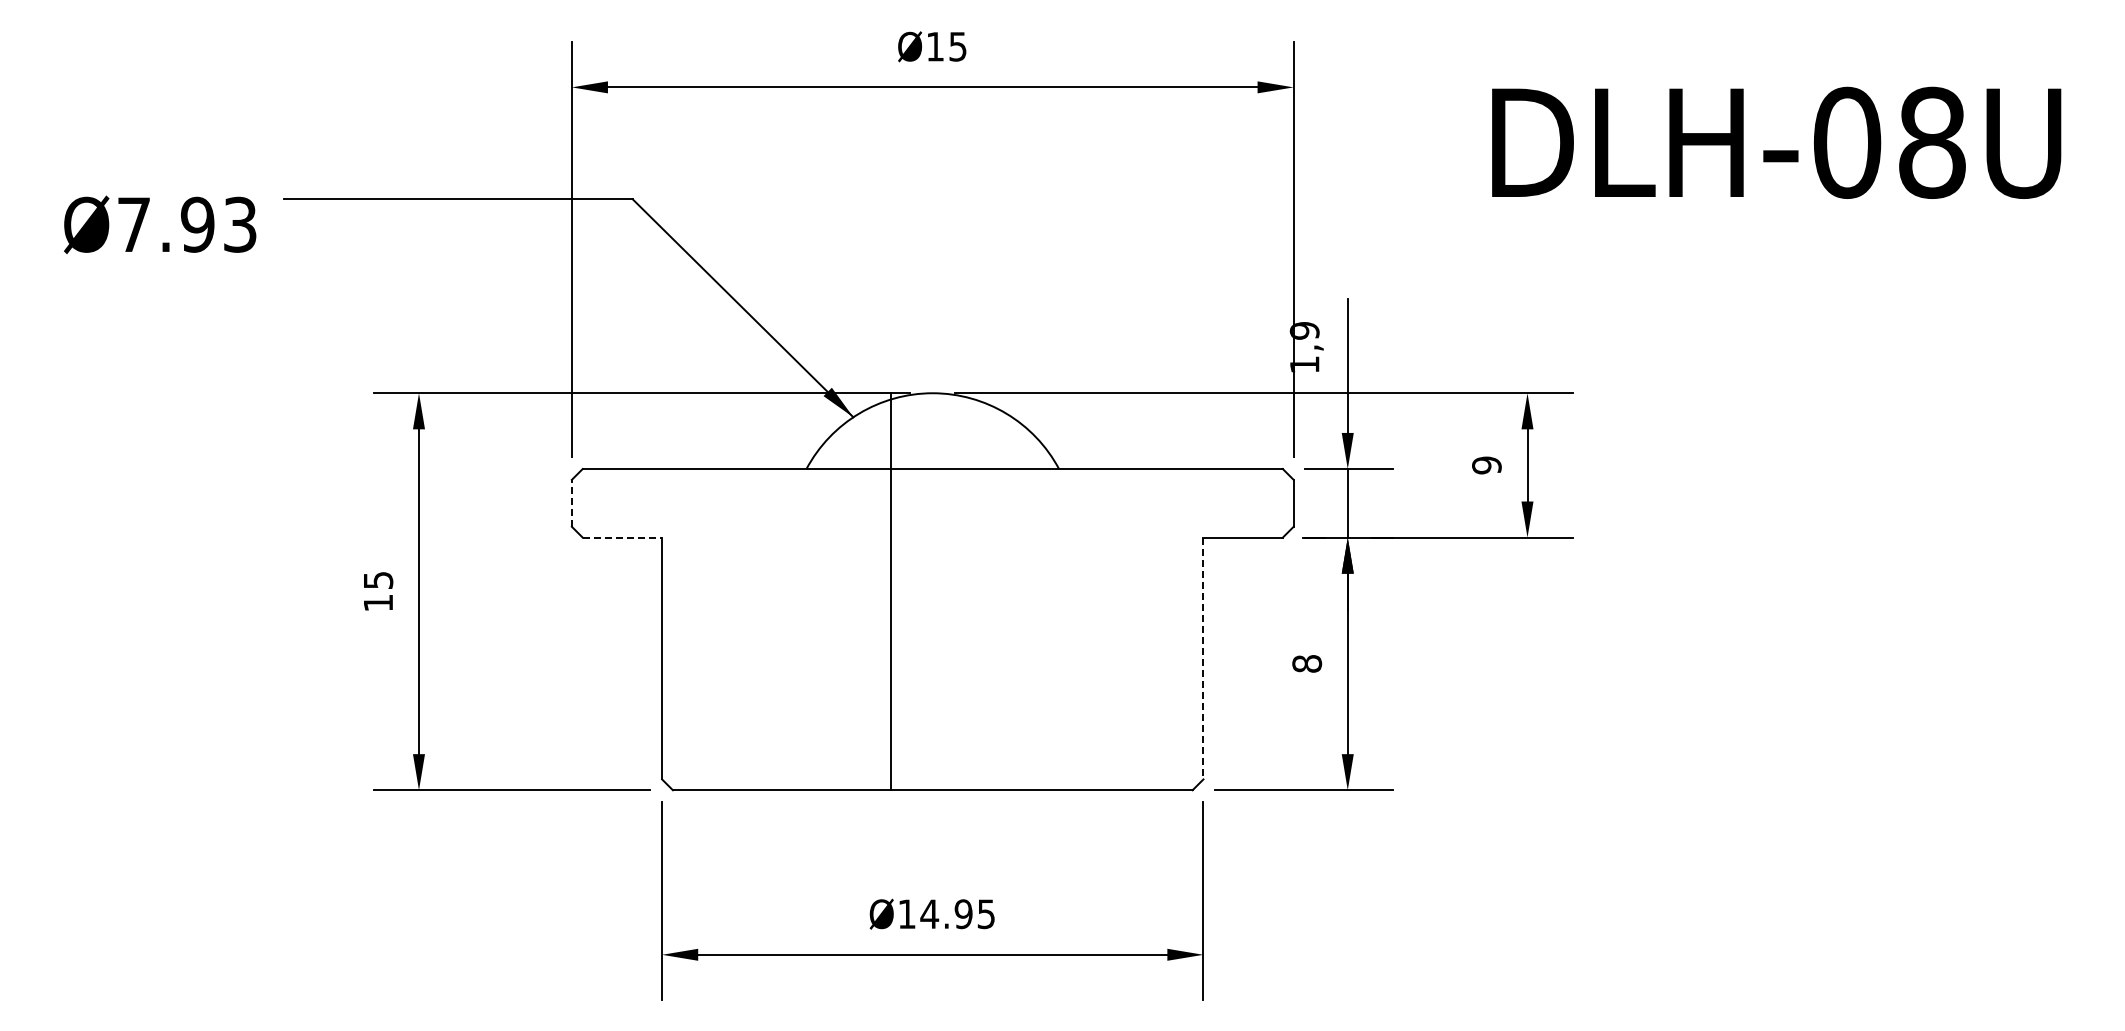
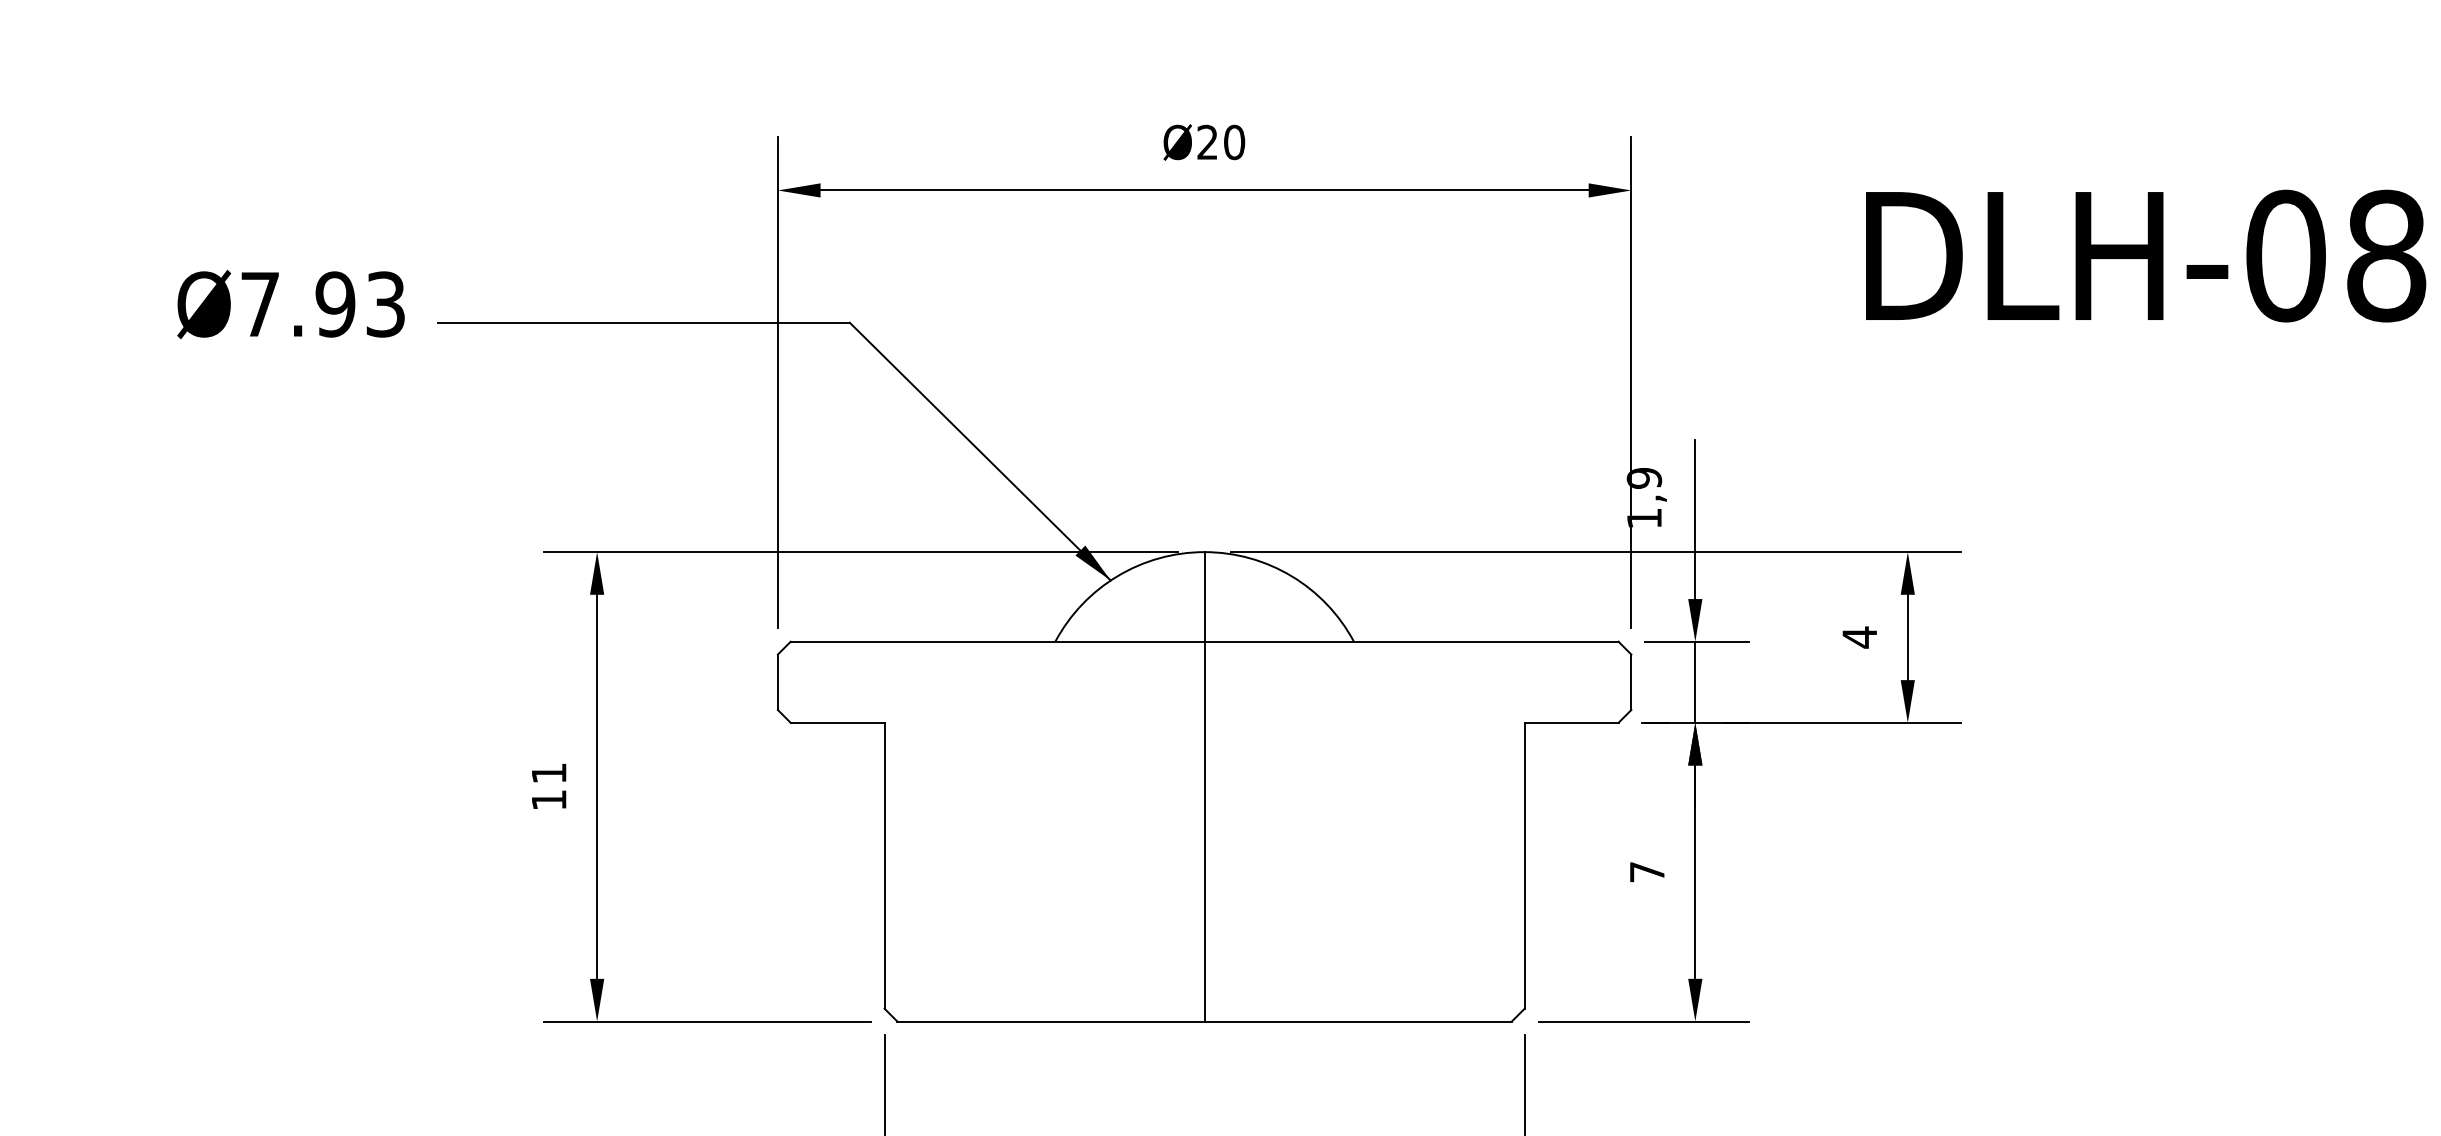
text: (946, 46) -> (1220, 142), Ø15 -> Ø20
text: (160, 224) -> (291, 304), moved
text: (1486, 465) -> (1859, 637), 9 -> 4
line: (571, 502) -> (777, 681), dashed -> solid
line: (622, 537) -> (837, 722), dashed -> solid
text: (378, 580) -> (549, 773), 15 -> 11
line: (890, 591) -> (1204, 786), moved
line: (1203, 658) -> (1524, 865), dashed -> solid
text: (1307, 663) -> (1647, 871), 8 -> 7

